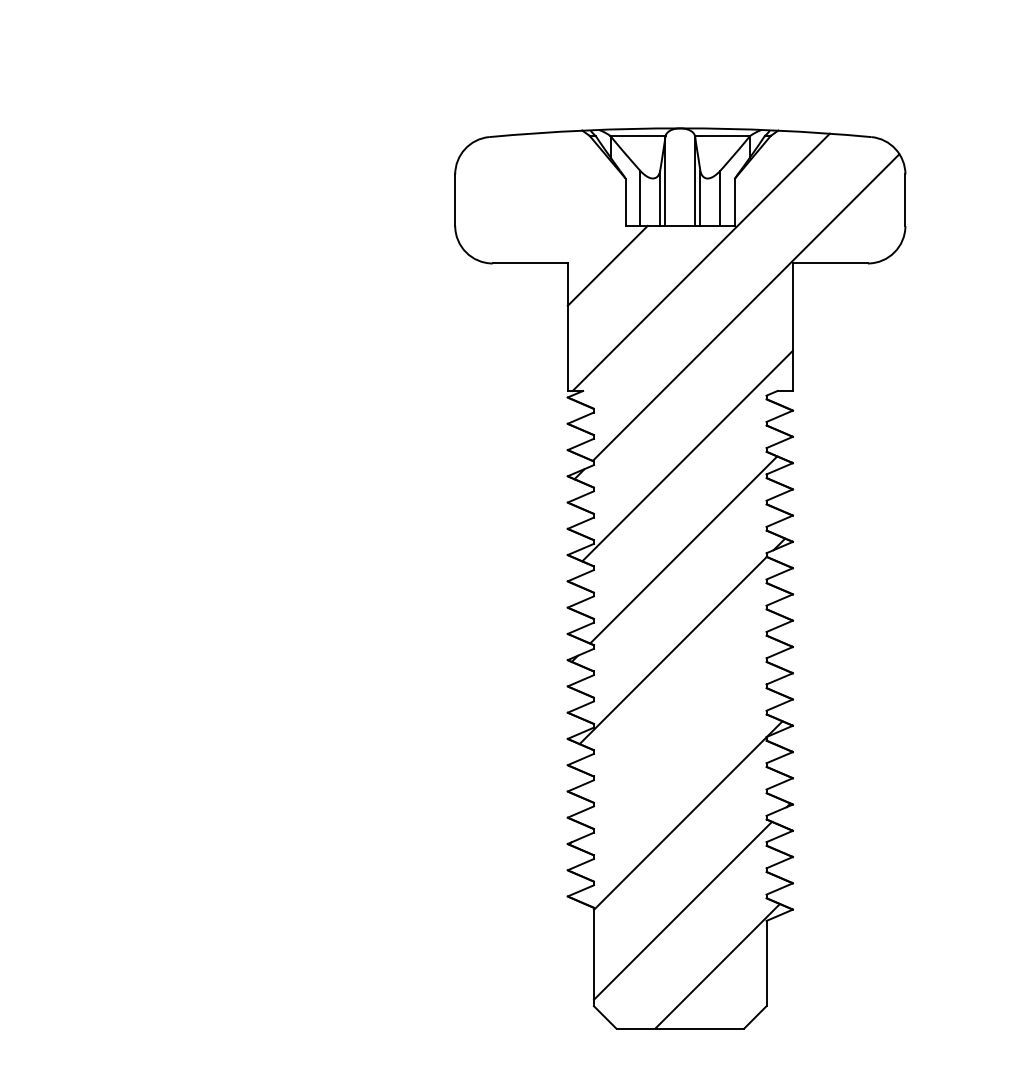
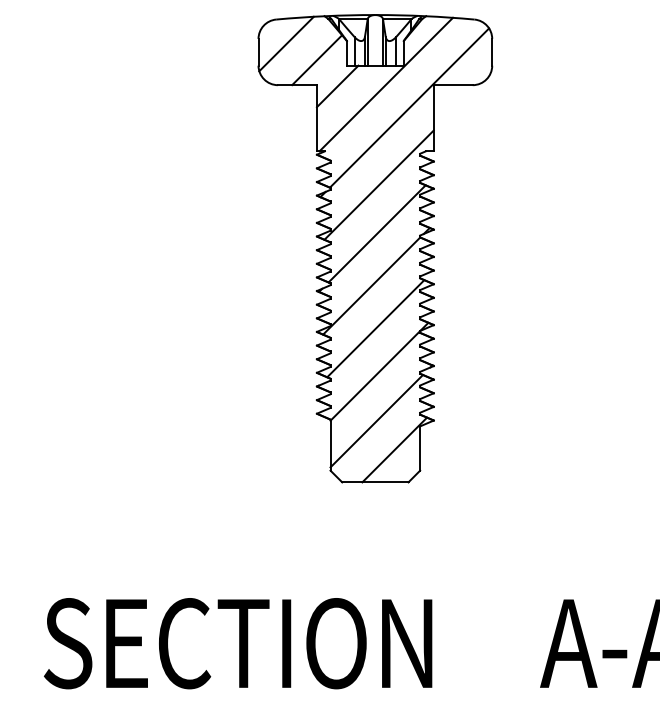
line: (509, 183) -> (286, 43), added
line: (568, 215) -> (317, 60), added
line: (680, 732) -> (375, 328), added

